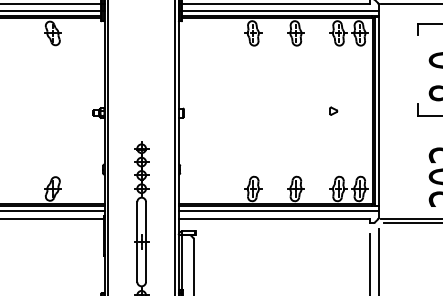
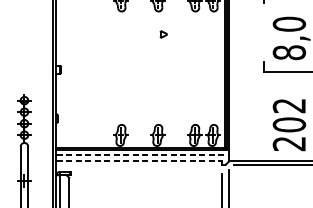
part: (333, 110) -> (163, 33), moved
line: (278, 211) -> (142, 154), solid -> dashed
line: (274, 218) -> (139, 160), solid -> dashed

